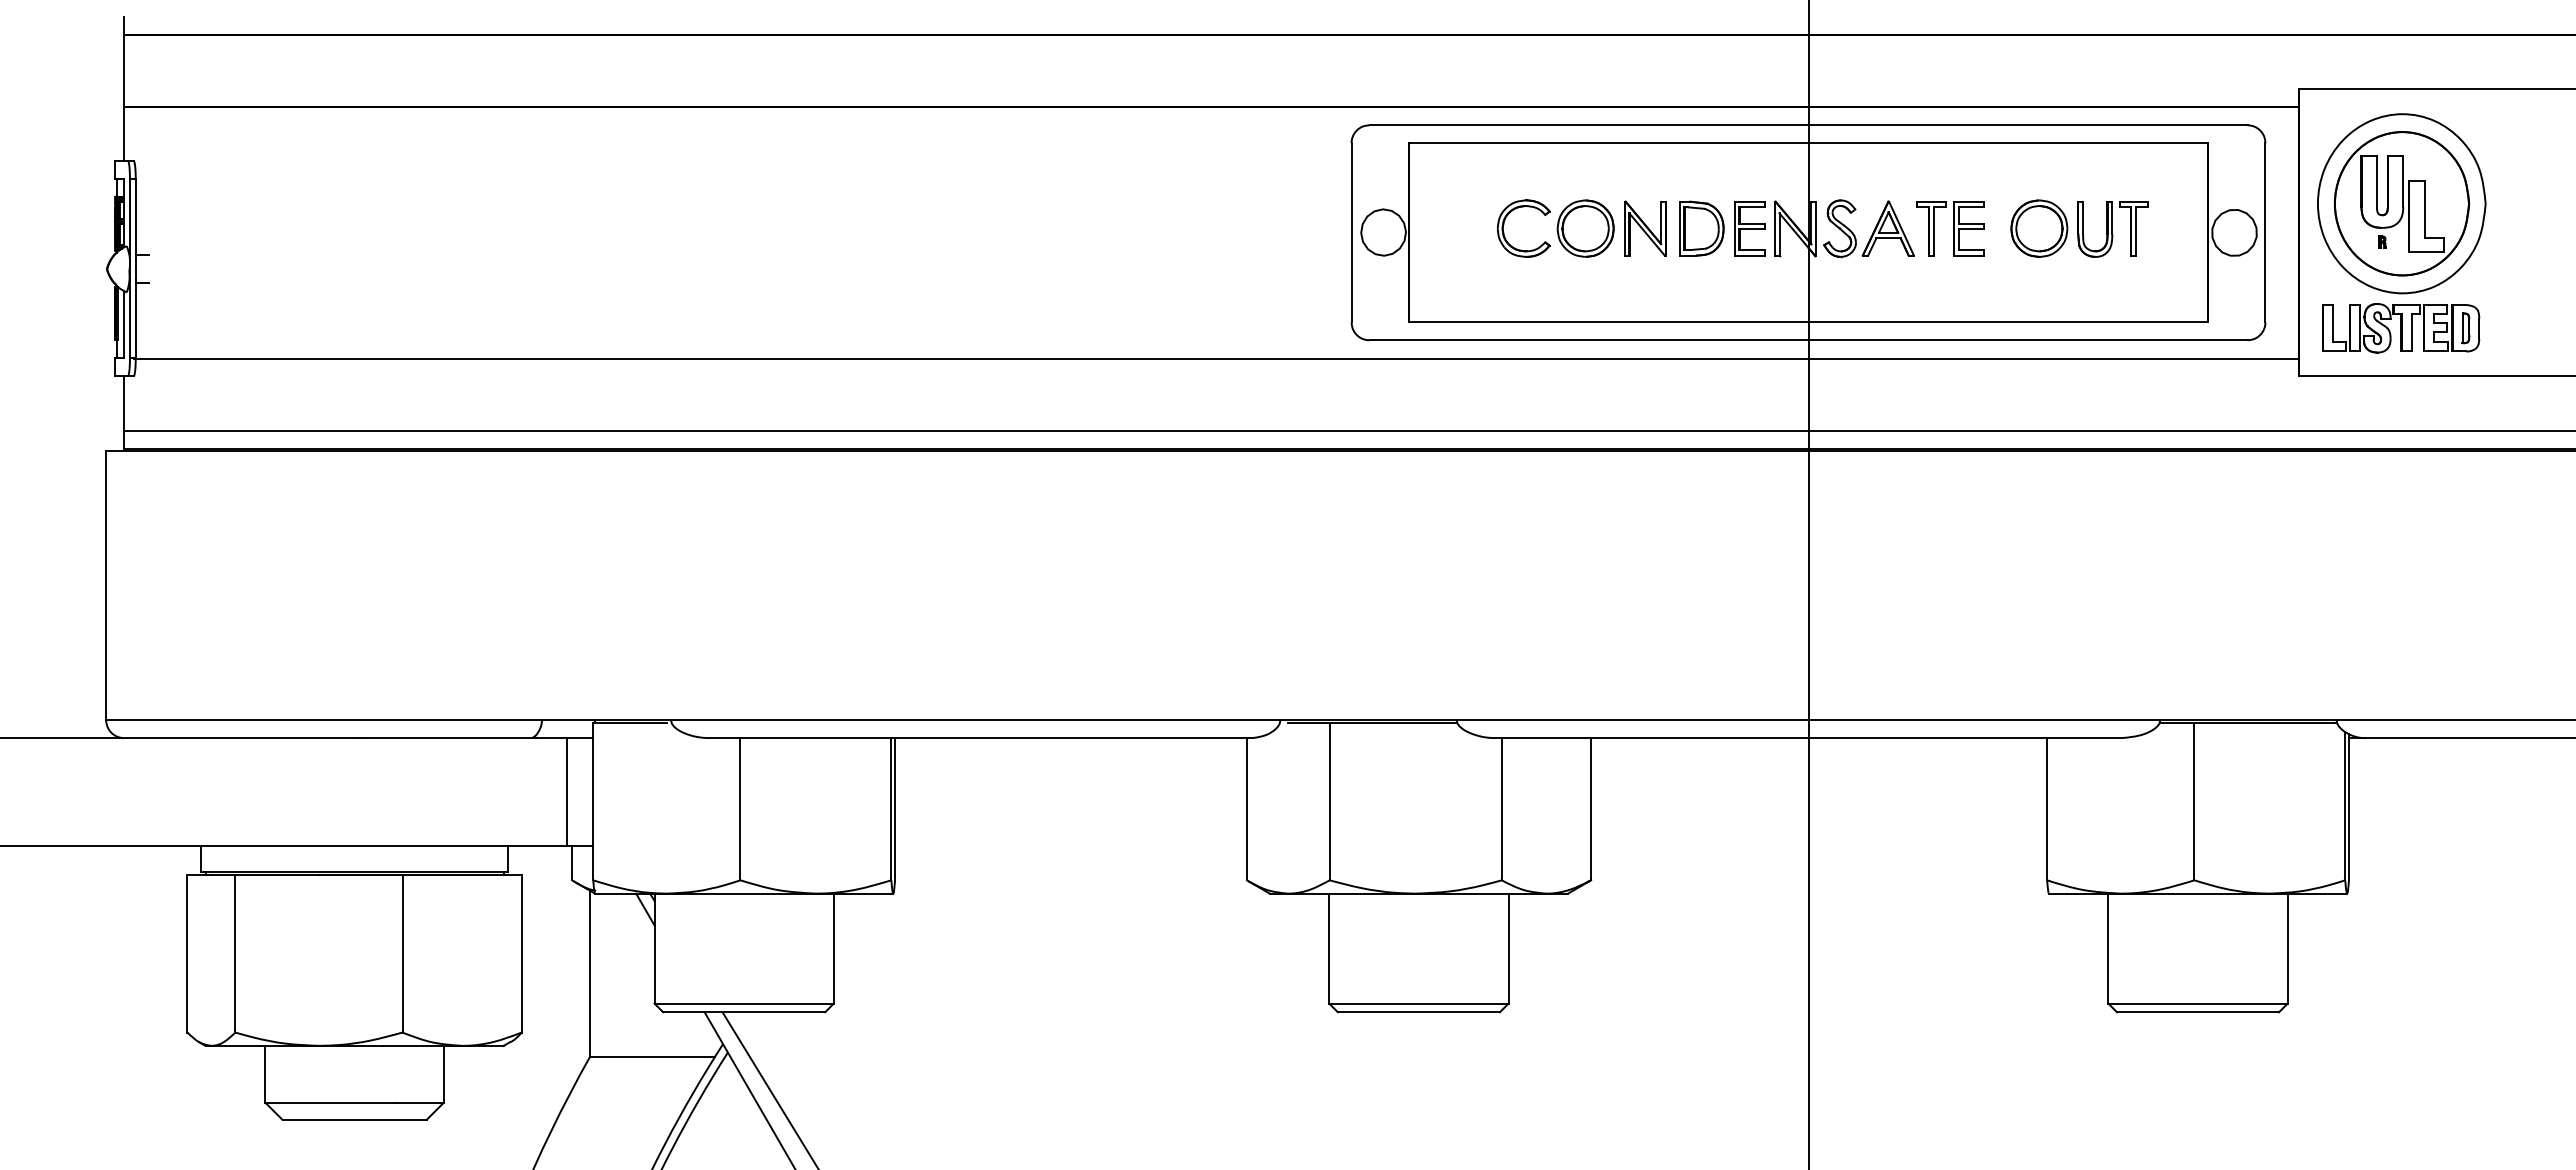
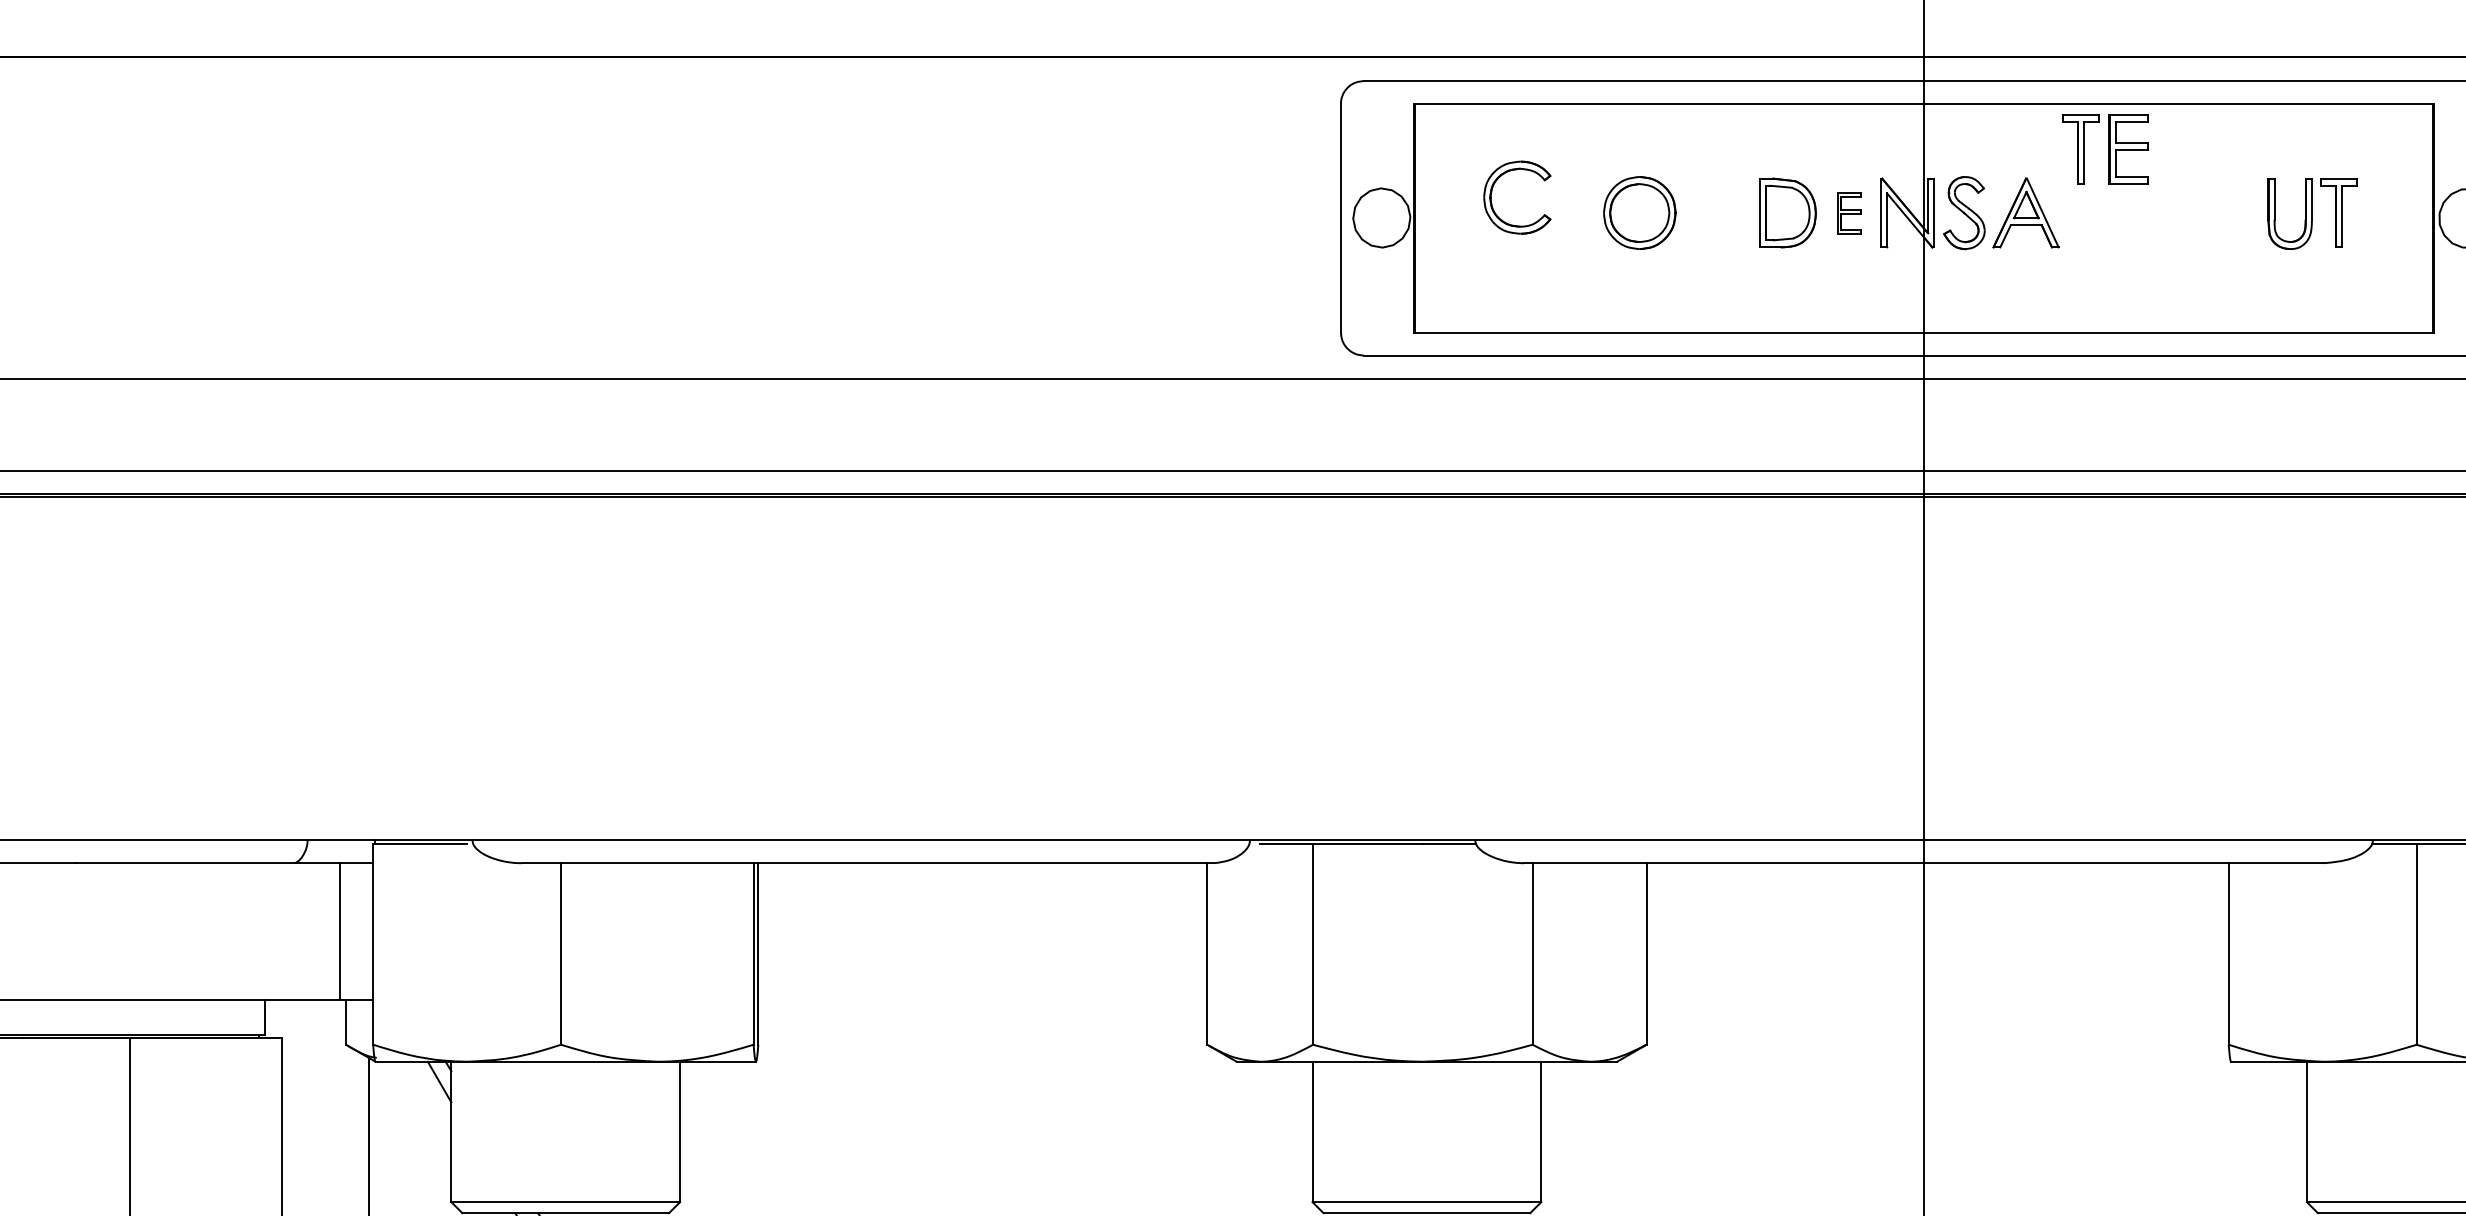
part: (1504, 225) -> (1492, 193), moved
part: (1645, 228) -> (1716, 212), removed
part: (1749, 228) -> (1848, 212), size x0.6
part: (1950, 228) -> (2105, 149), moved
part: (2039, 228) -> (2218, 212), removed

